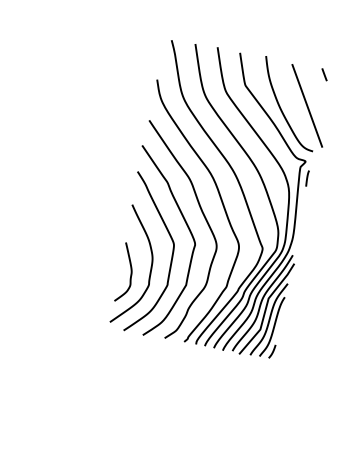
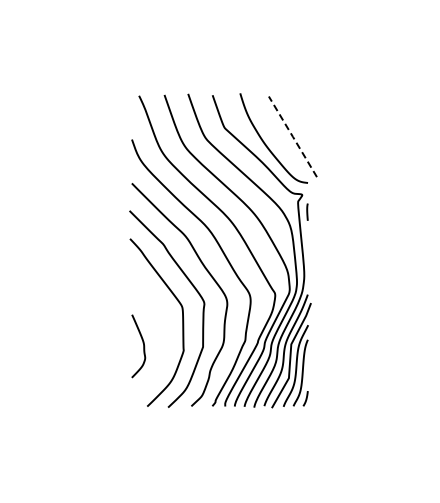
line: (324, 74) -> (304, 100), removed
line: (306, 105) -> (292, 136), solid -> dashed
curve: (150, 269) -> (162, 337), removed

